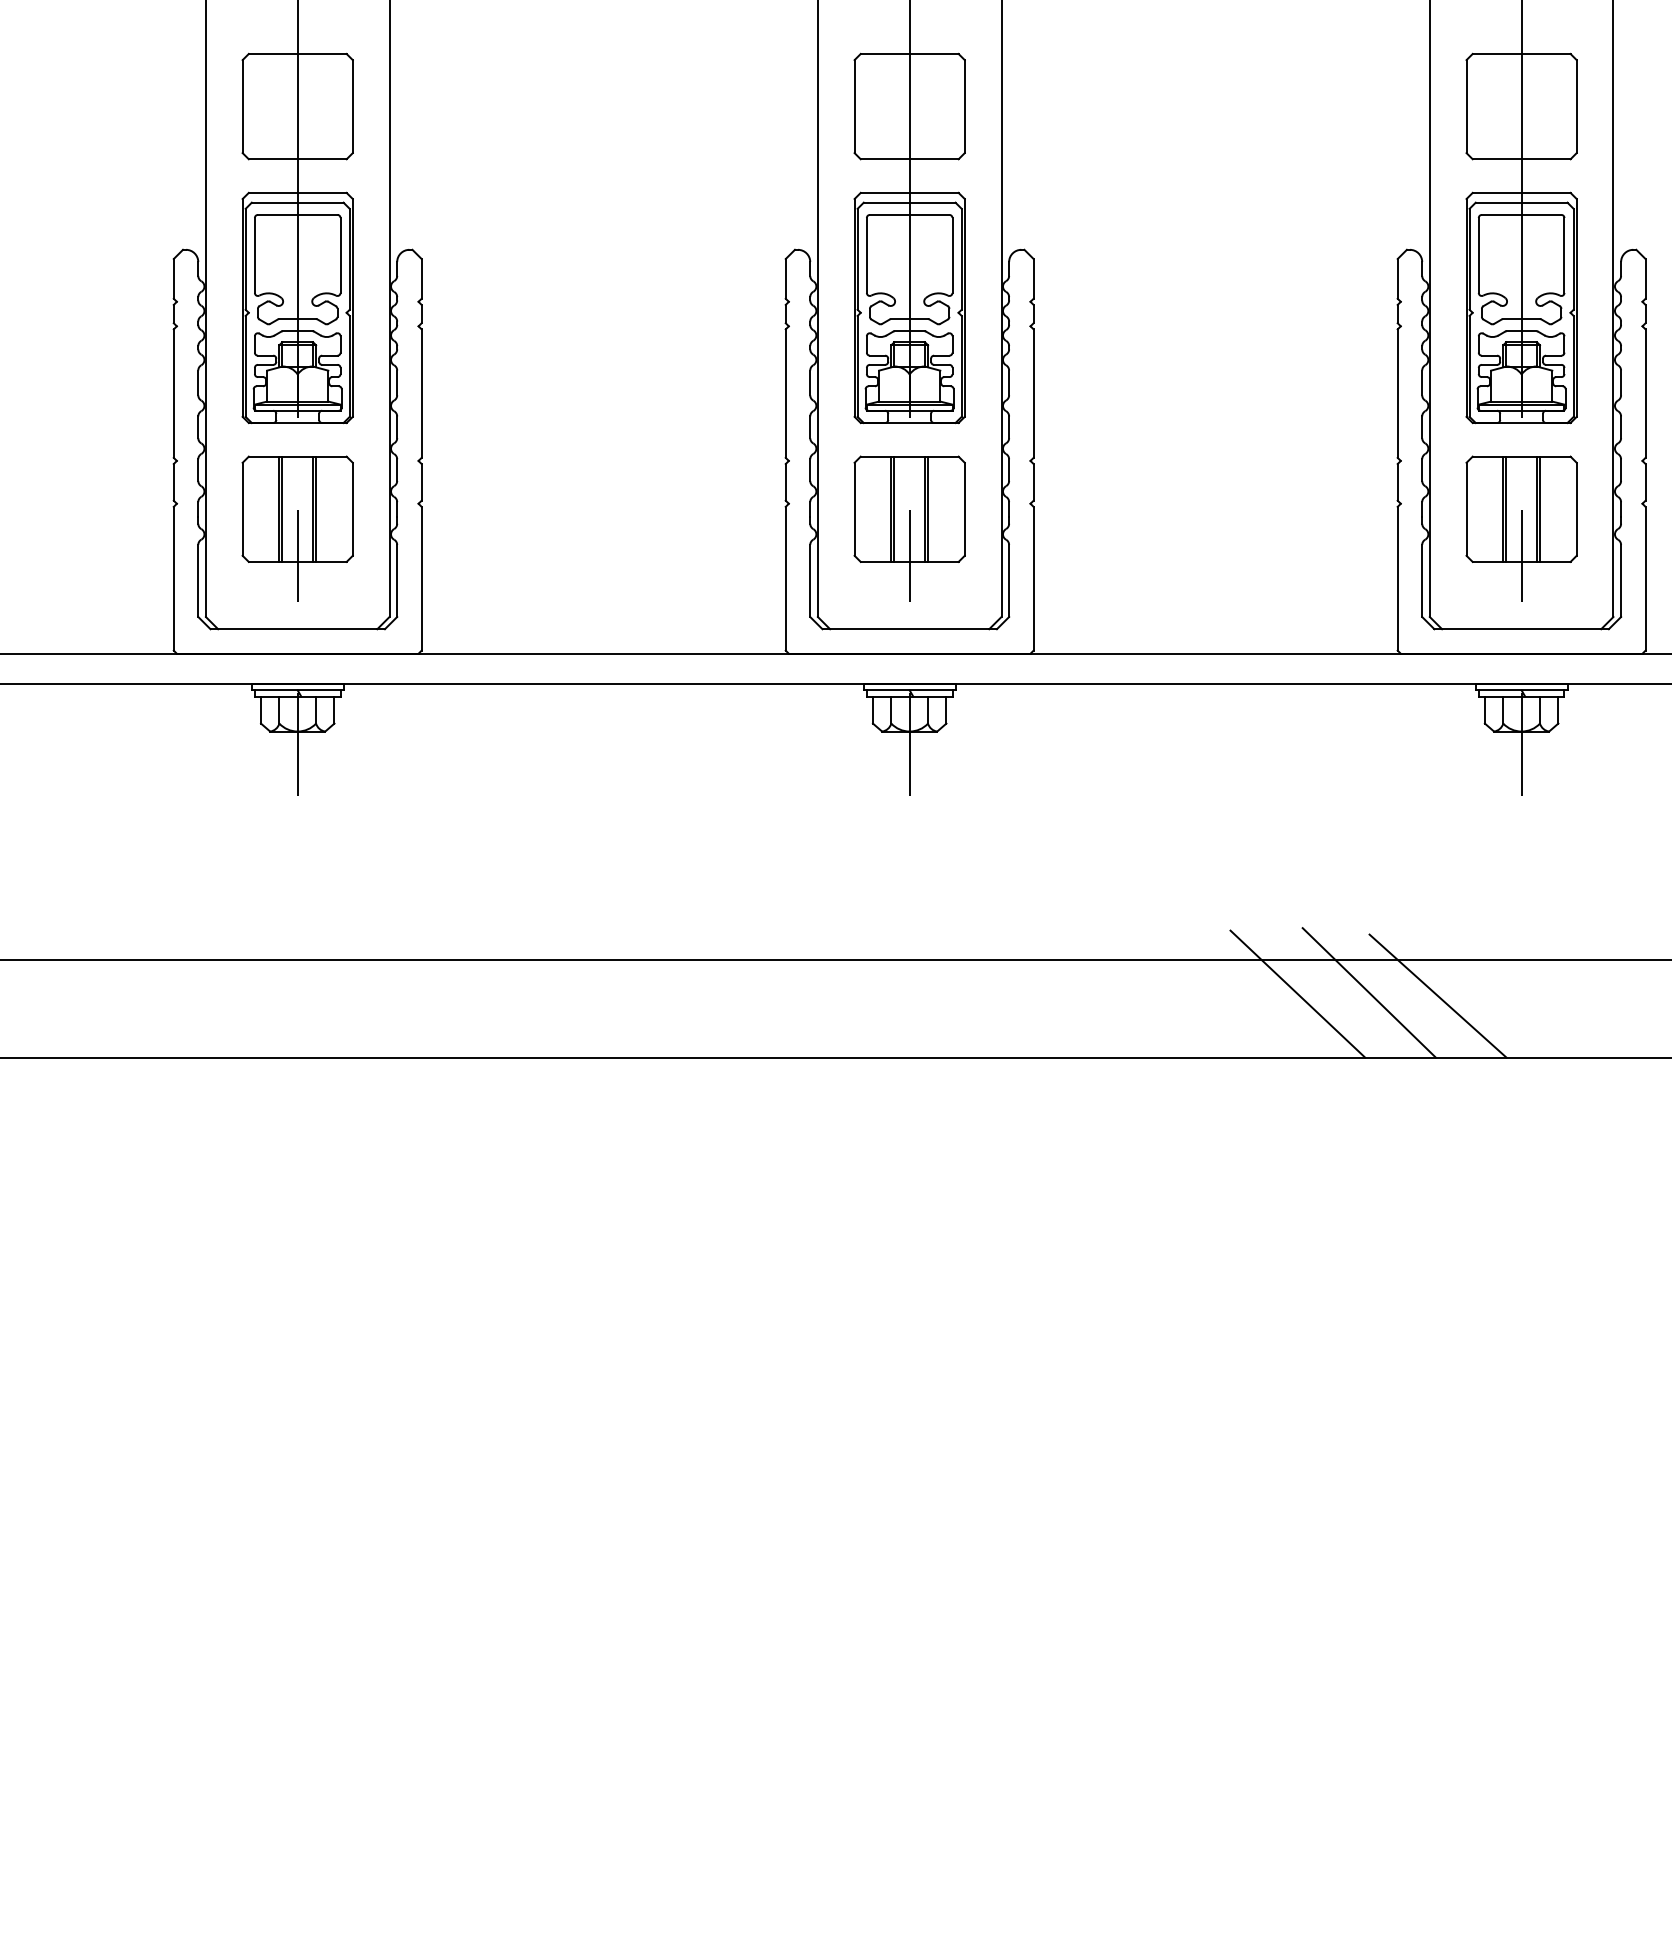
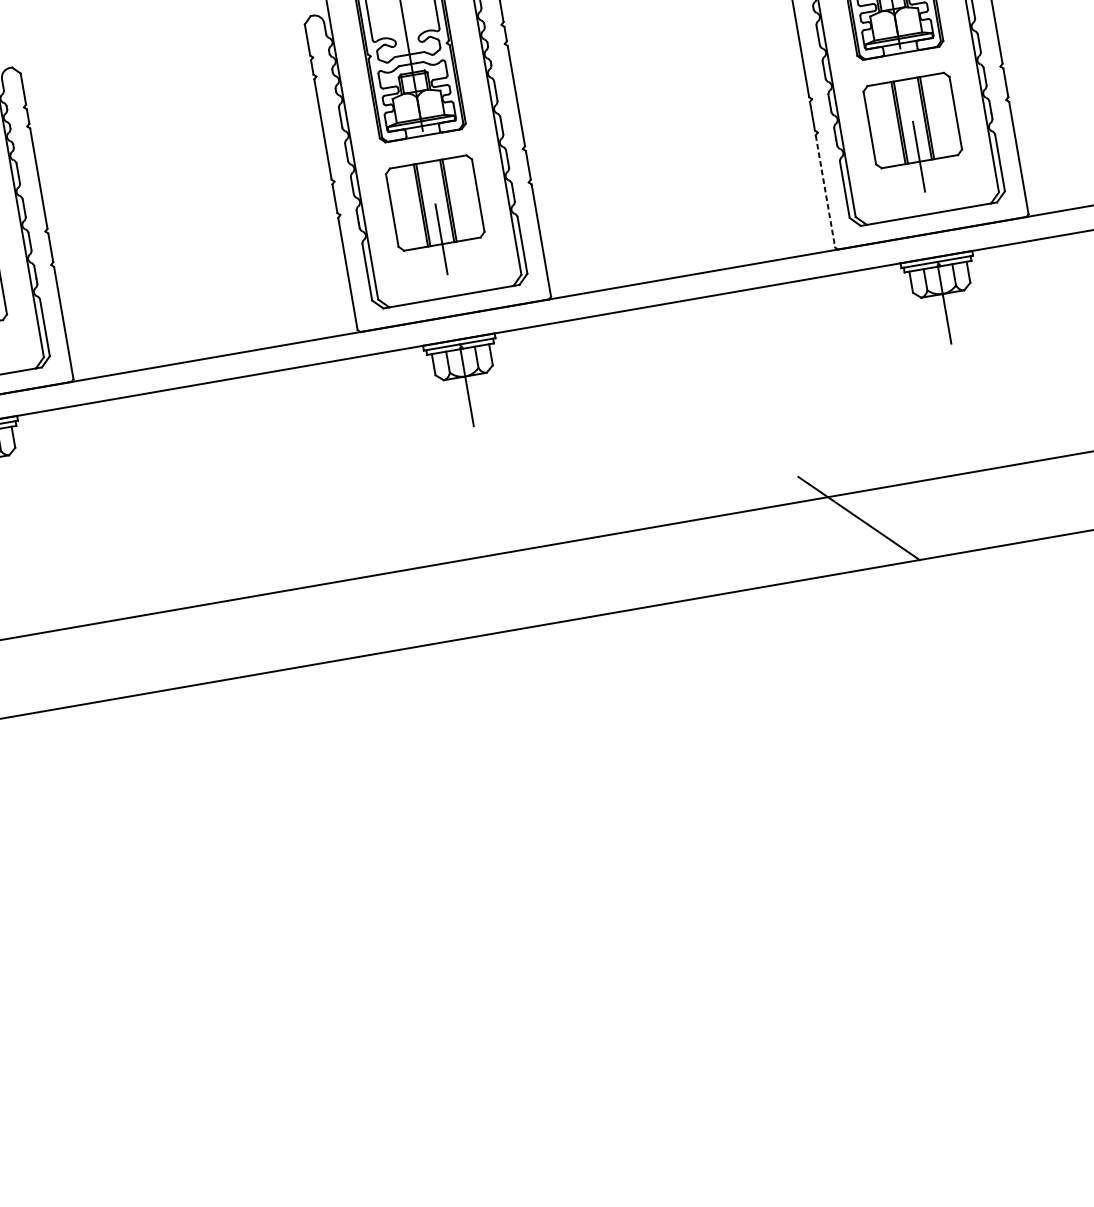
line: (1397, 578) -> (825, 191), solid -> dashed
line: (1297, 993) -> (803, 528), removed
line: (1437, 995) -> (912, 511), removed

